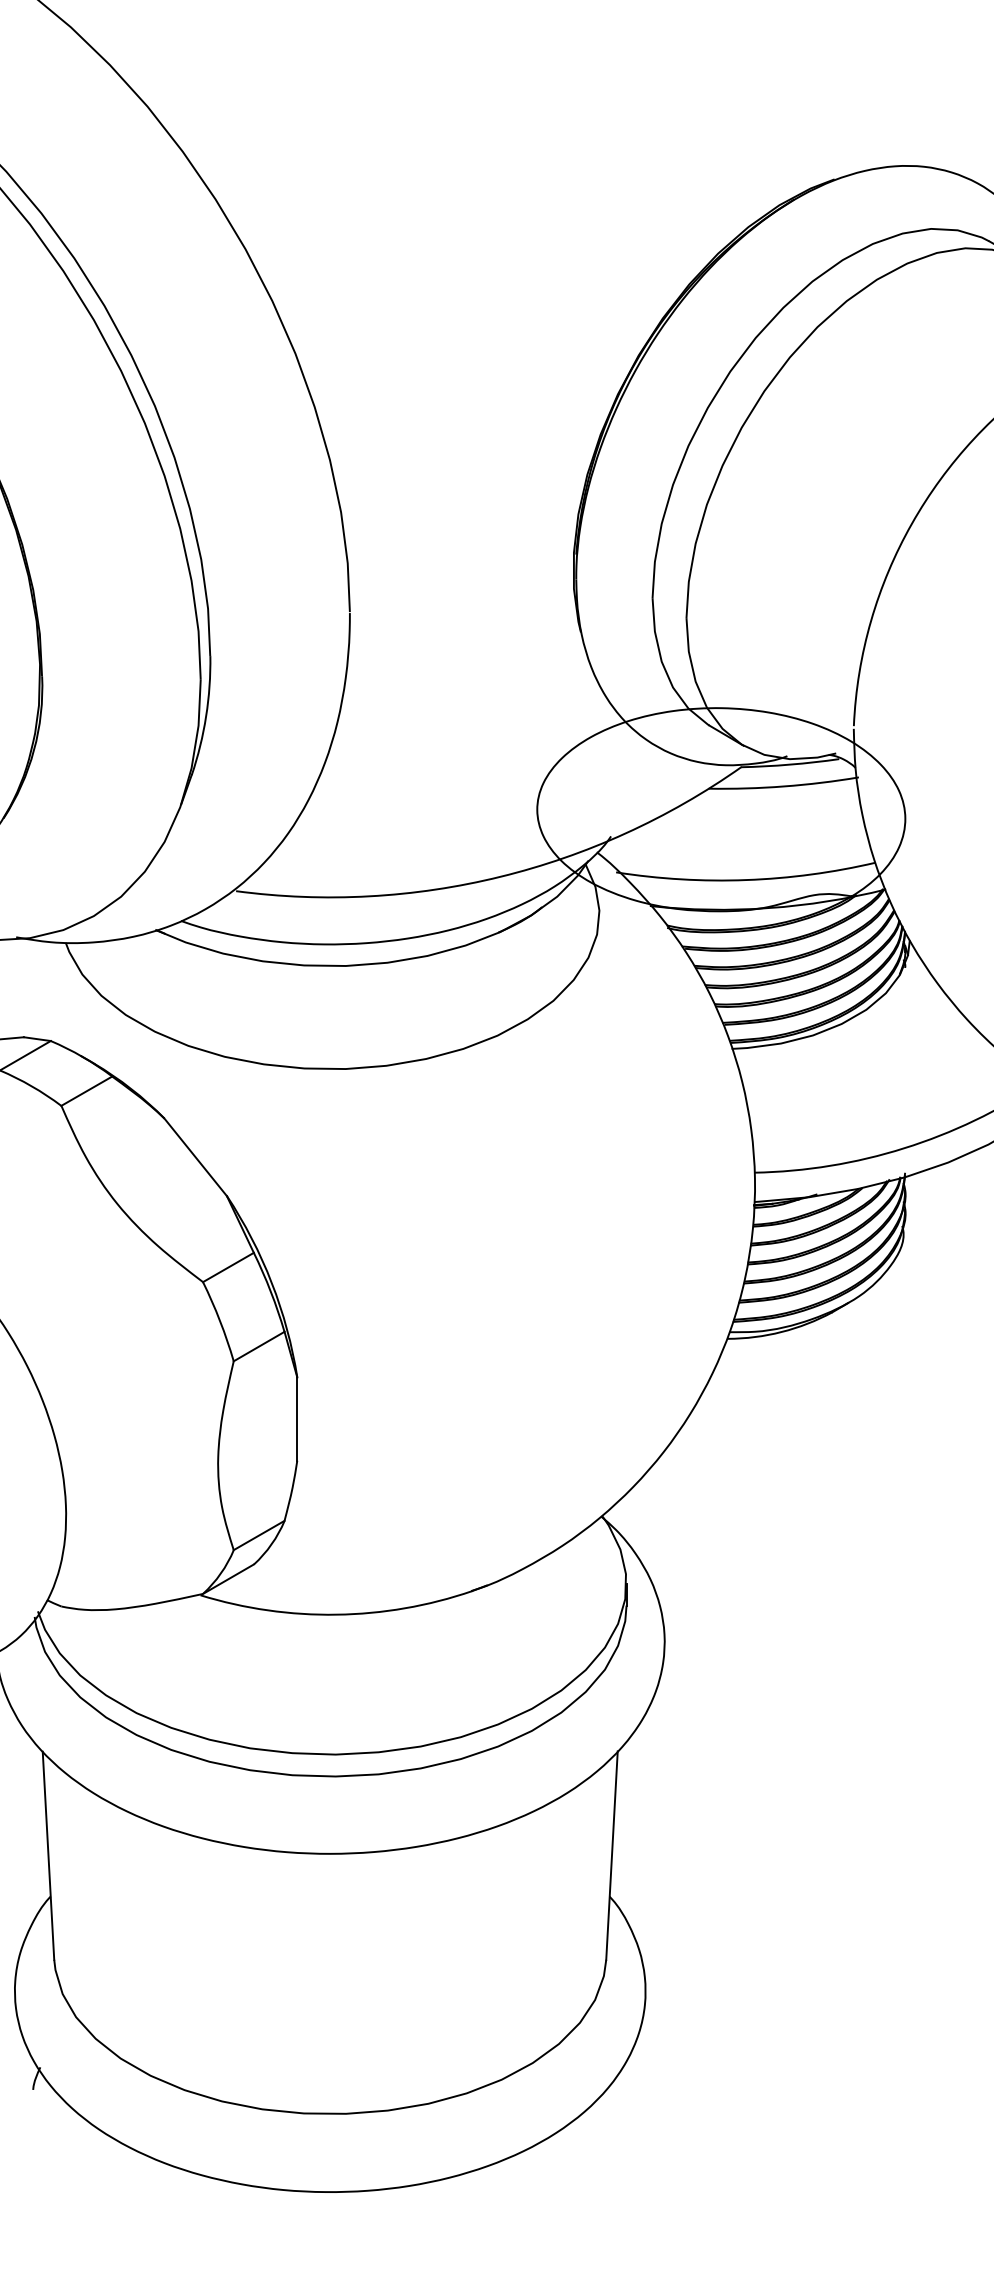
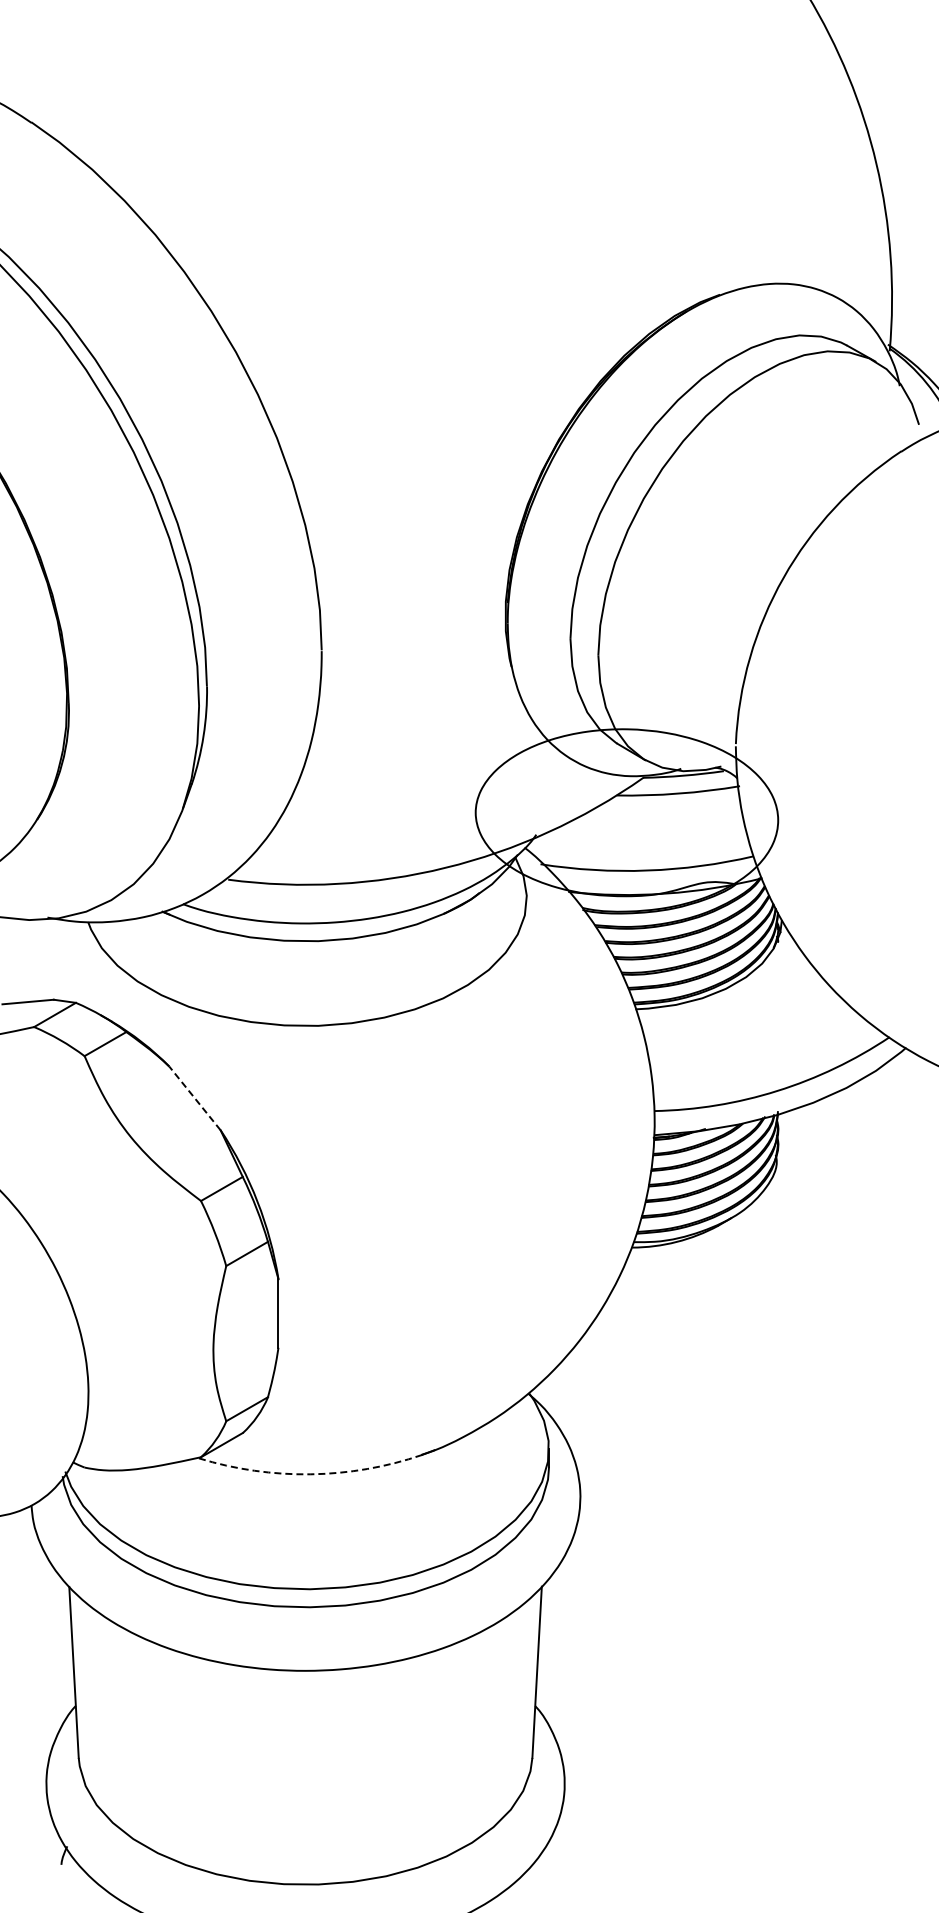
line: (195, 1157) -> (194, 1098), solid -> dashed
arc: (336, 1614) -> (310, 1474), solid -> dashed

